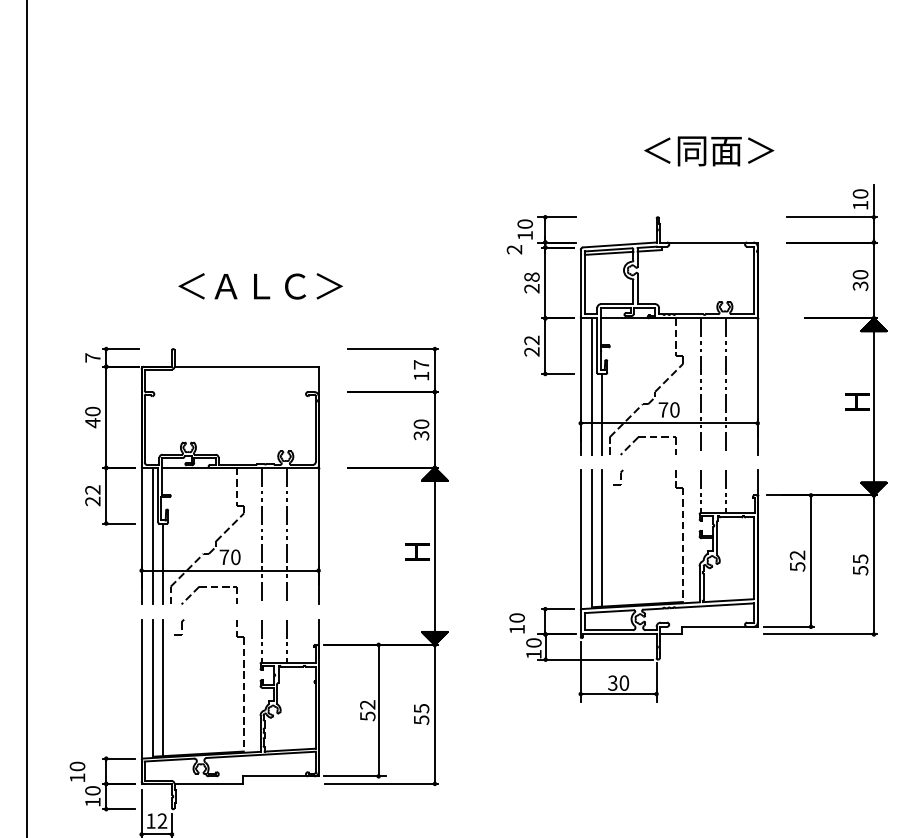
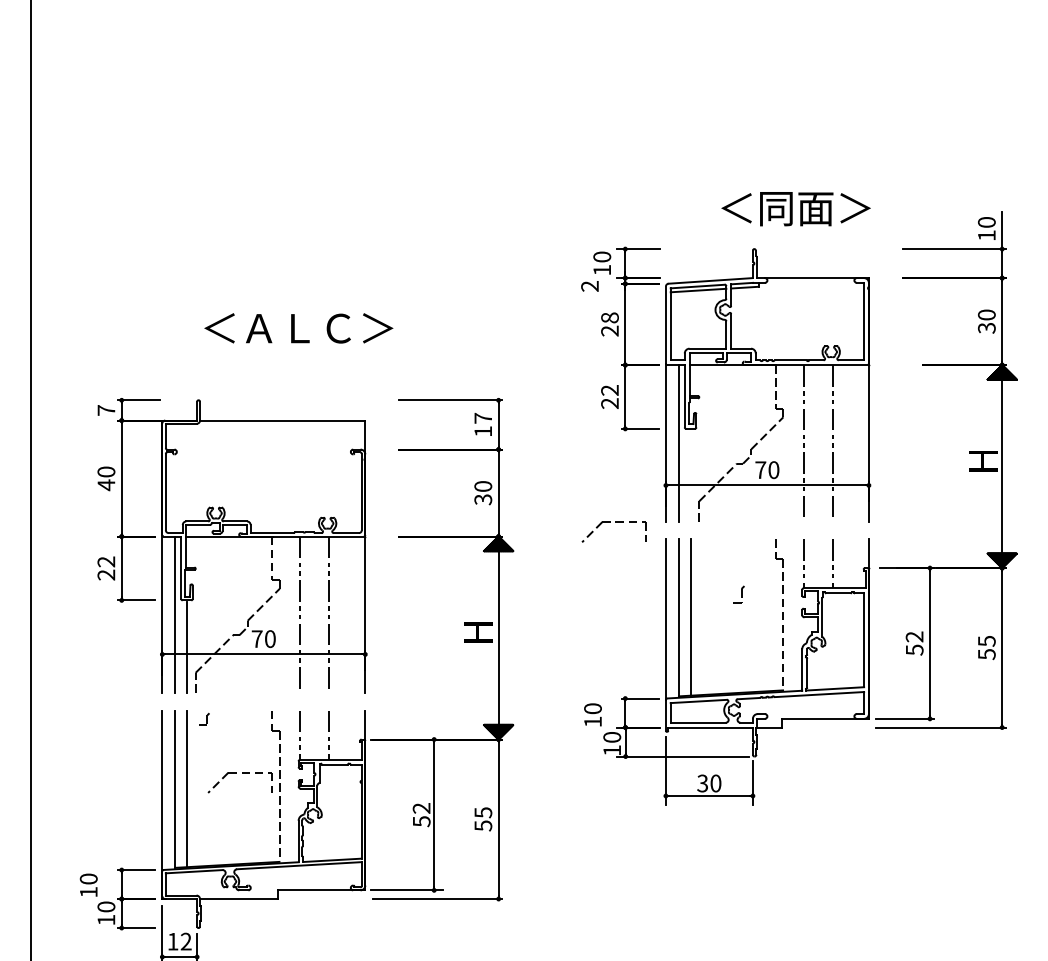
text: (709, 151) -> (796, 209), moved
line: (602, 414) -> (690, 475), removed
part: (650, 437) -> (616, 522), moved
part: (618, 477) -> (739, 594), moved
part: (211, 587) -> (242, 773), moved
part: (179, 627) -> (205, 719), size x0.7

